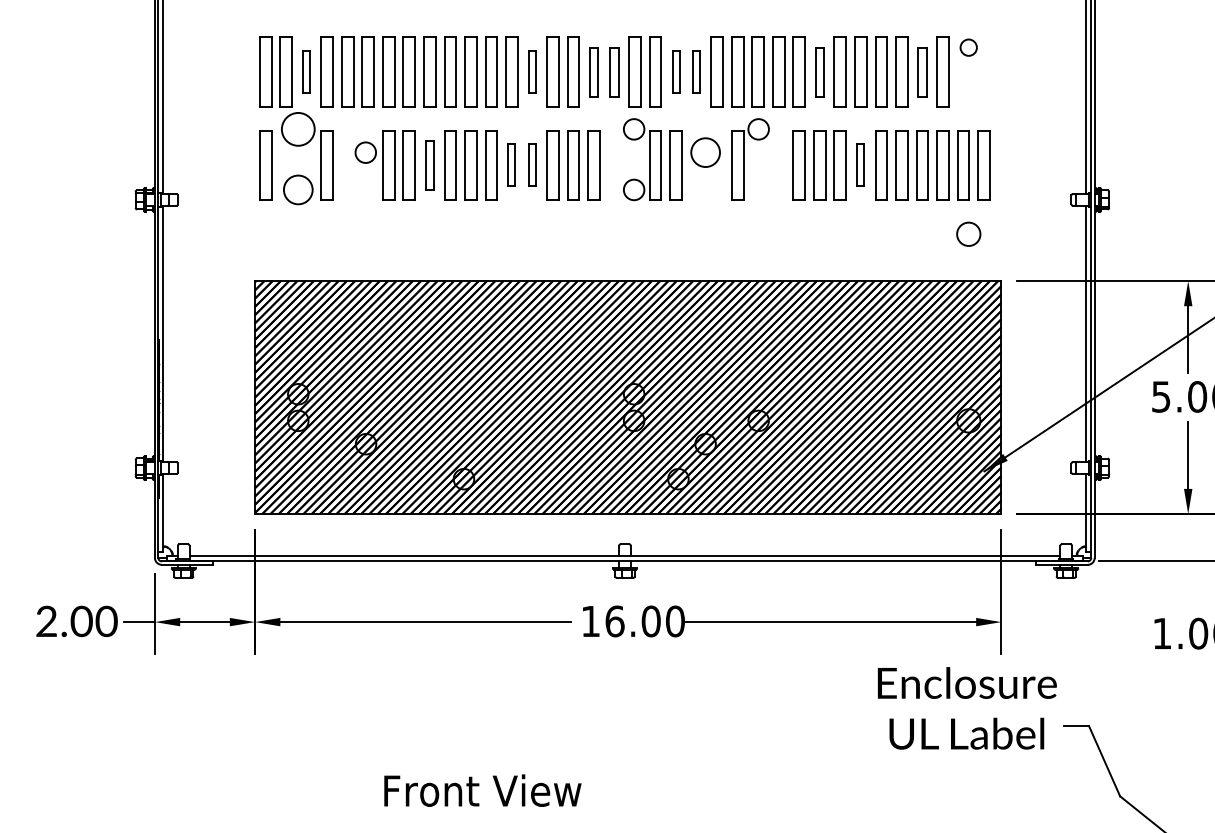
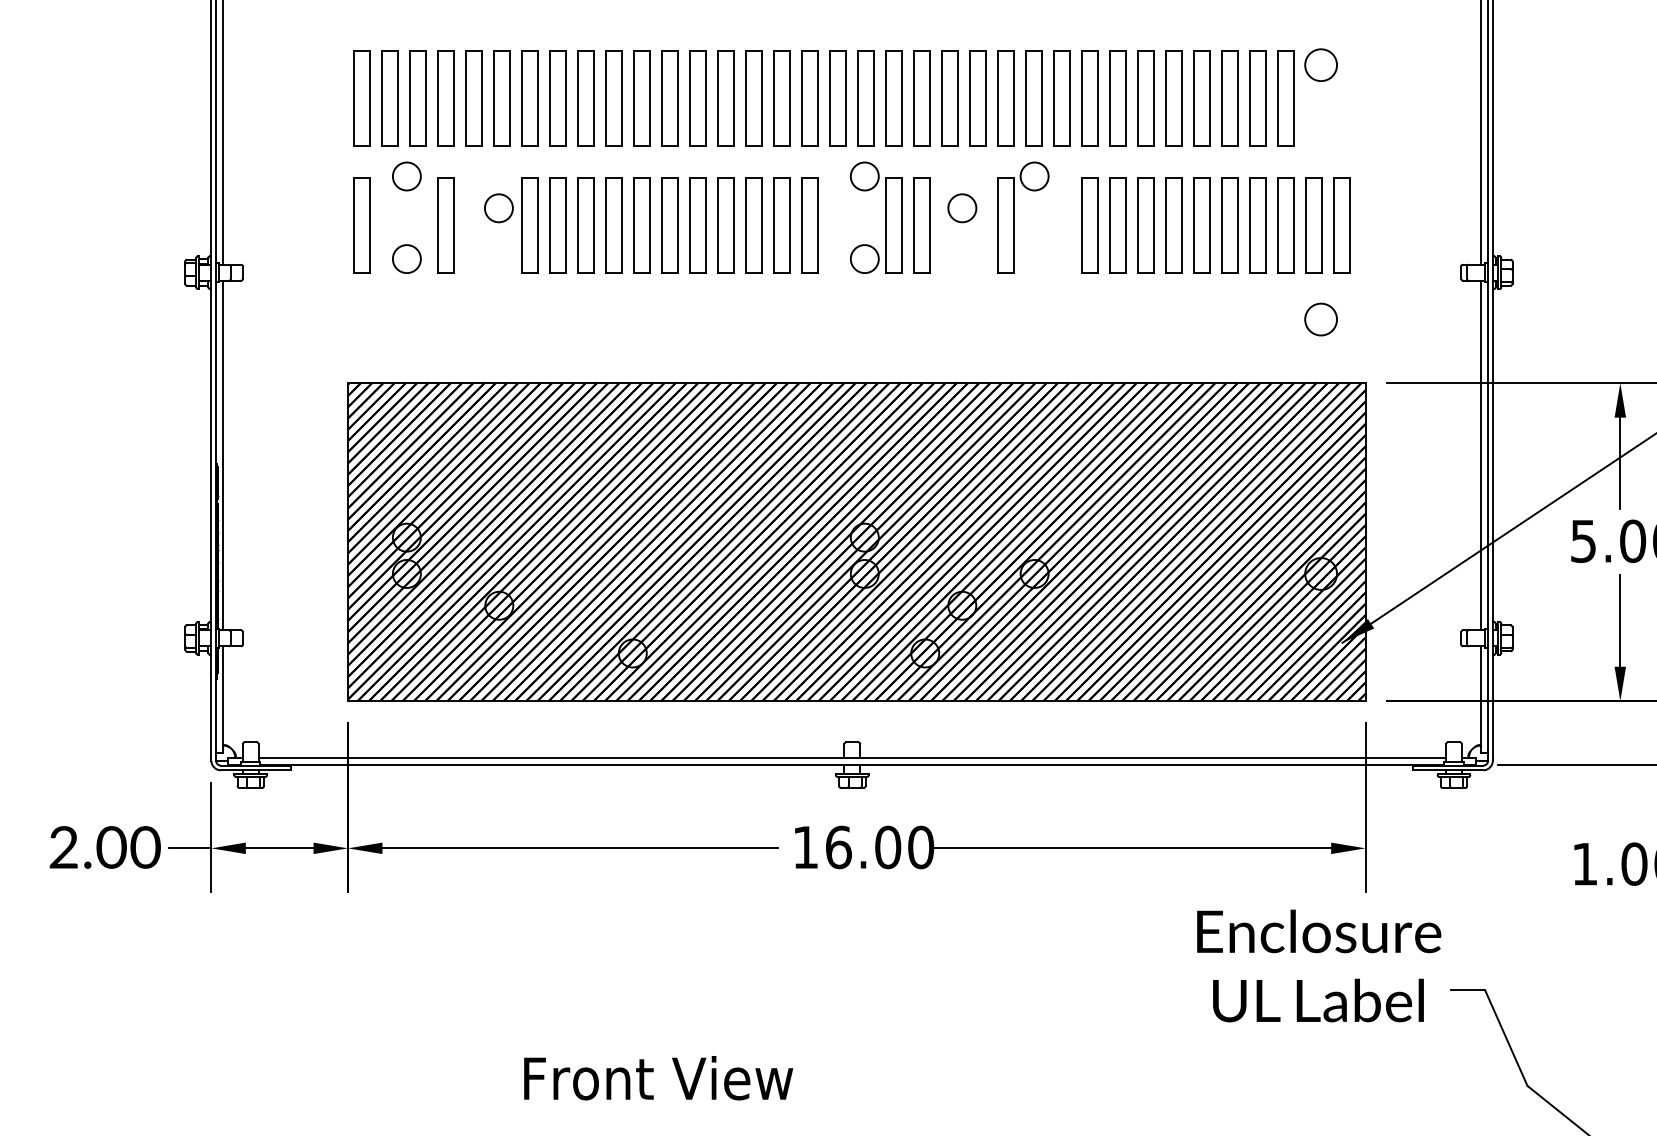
circle: (968, 47) -> (1320, 64), size x1.43
part: (306, 72) -> (417, 98), size x1.67
part: (531, 72) -> (725, 98), size x1.67
part: (593, 72) -> (809, 98), size x1.43
part: (614, 72) -> (837, 98), size x1.43
part: (675, 72) -> (921, 98), size x1.67
part: (696, 72) -> (949, 98), size x1.67
part: (819, 72) -> (1117, 98), size x1.43
part: (922, 72) -> (1257, 98), size x1.43
circle: (298, 129) -> (406, 176), size x0.62
circle: (705, 152) -> (962, 208), size x0.71
part: (429, 165) -> (585, 225), size x1.43
part: (511, 165) -> (697, 225), size x1.67
part: (531, 165) -> (725, 225), size x1.67
part: (860, 165) -> (1173, 225), size x1.67
circle: (298, 190) -> (406, 259), size x0.71

